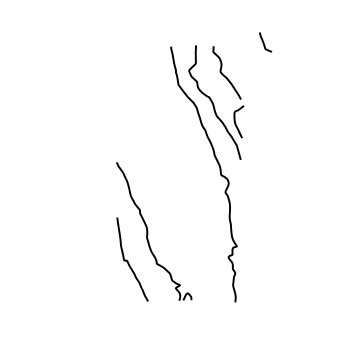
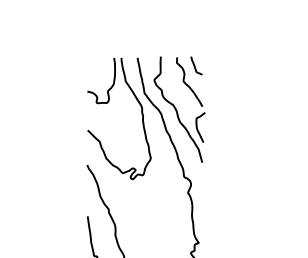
curve: (264, 42) -> (195, 65), moved
part: (138, 96) -> (107, 103), added

